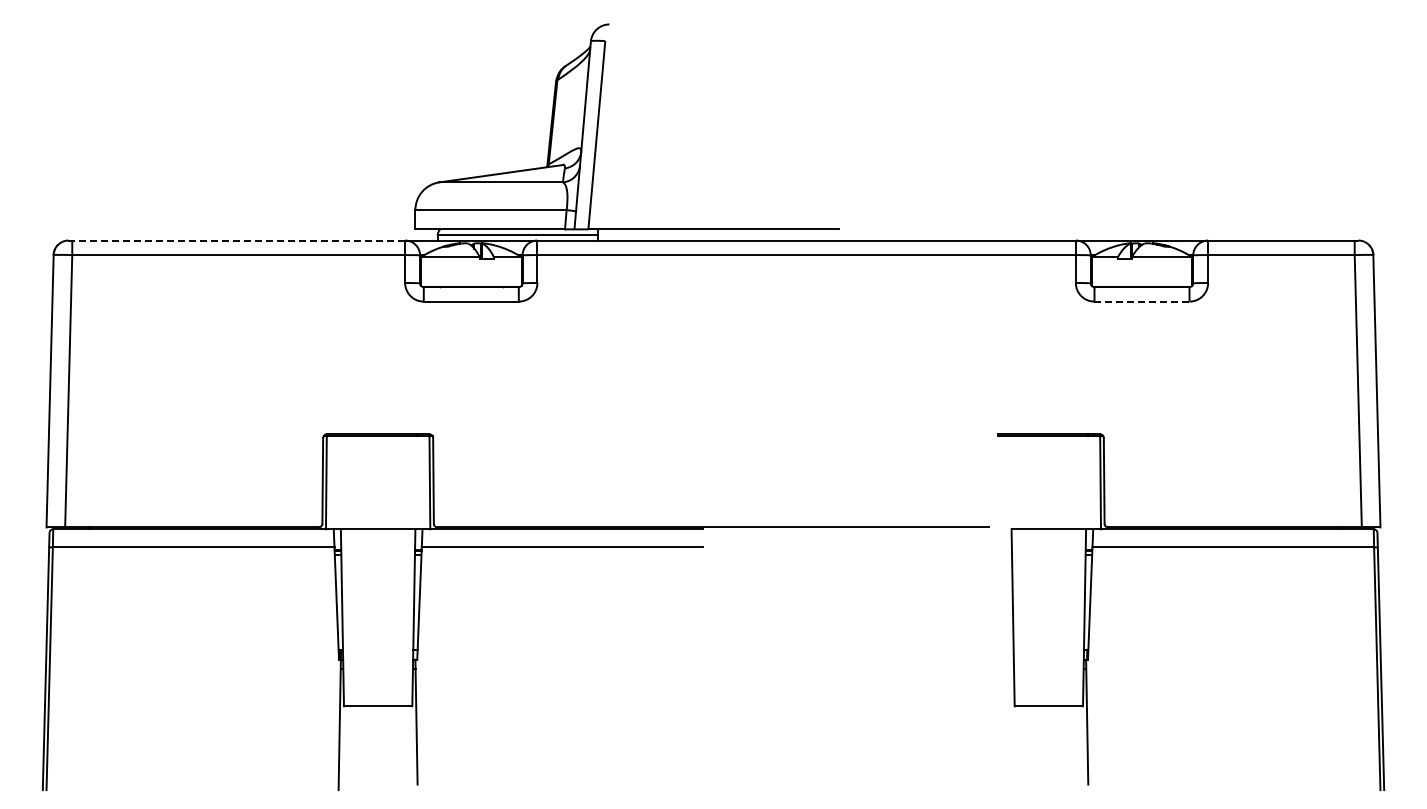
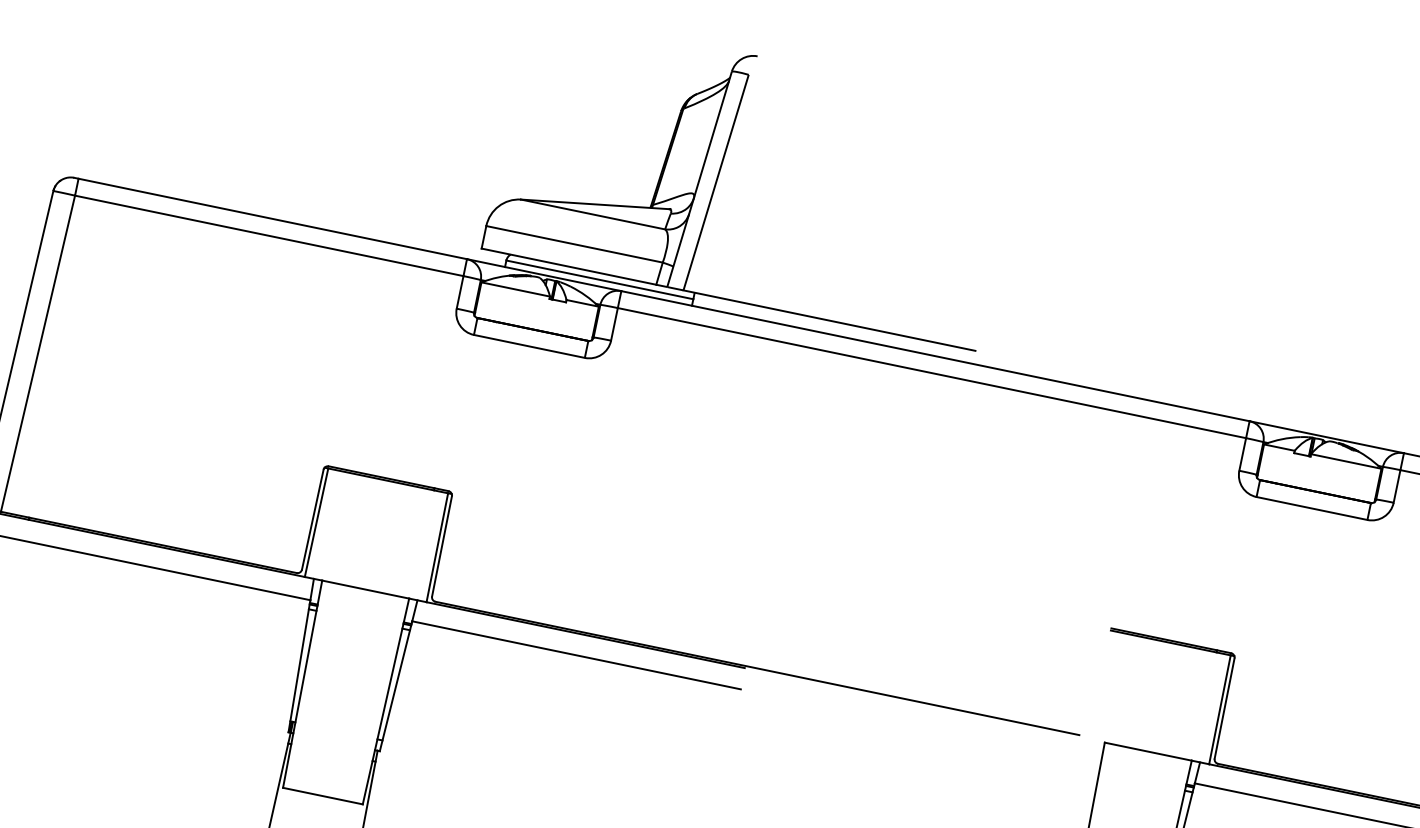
line: (238, 240) -> (272, 218), dashed -> solid
line: (1141, 301) -> (1311, 508), dashed -> solid

